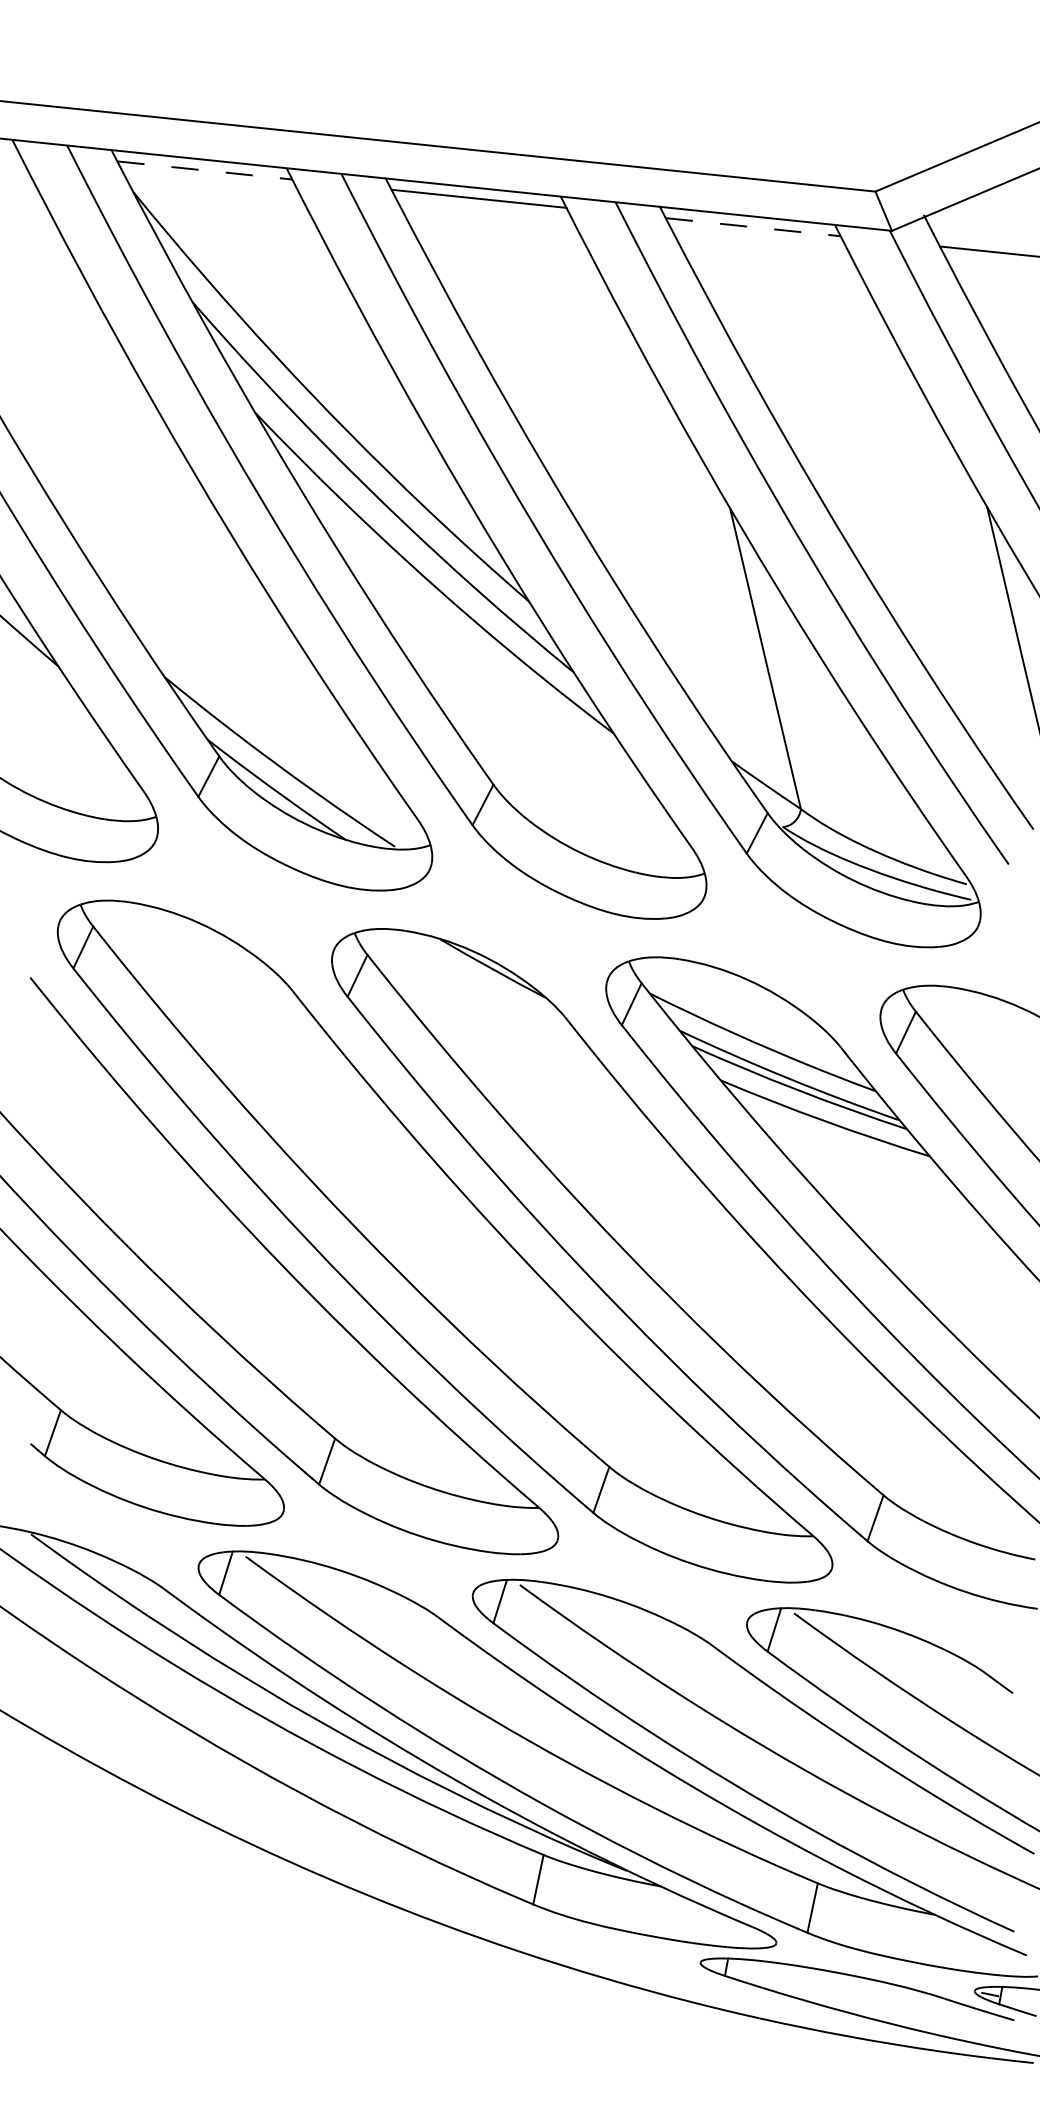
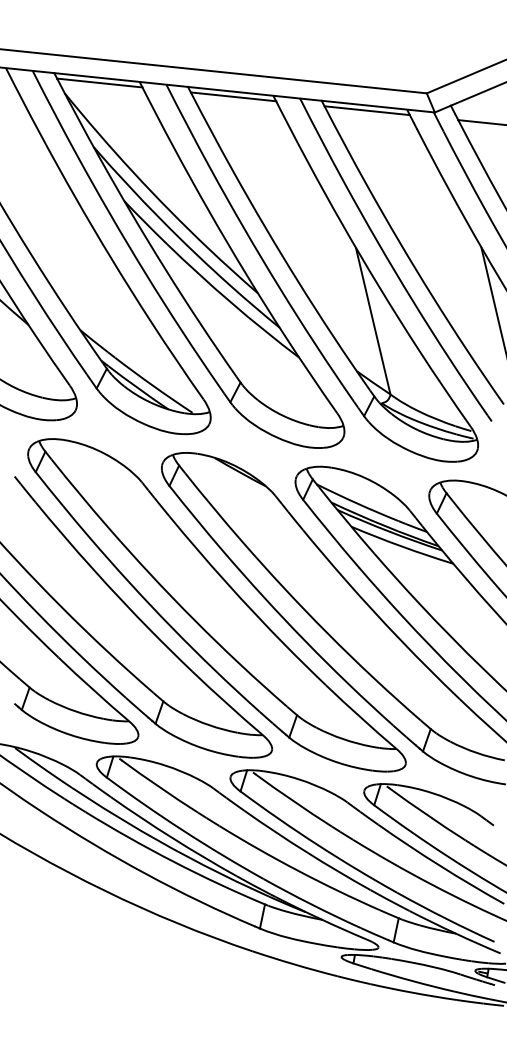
line: (204, 171) -> (99, 83), dashed -> solid
line: (753, 226) -> (367, 110), dashed -> solid

